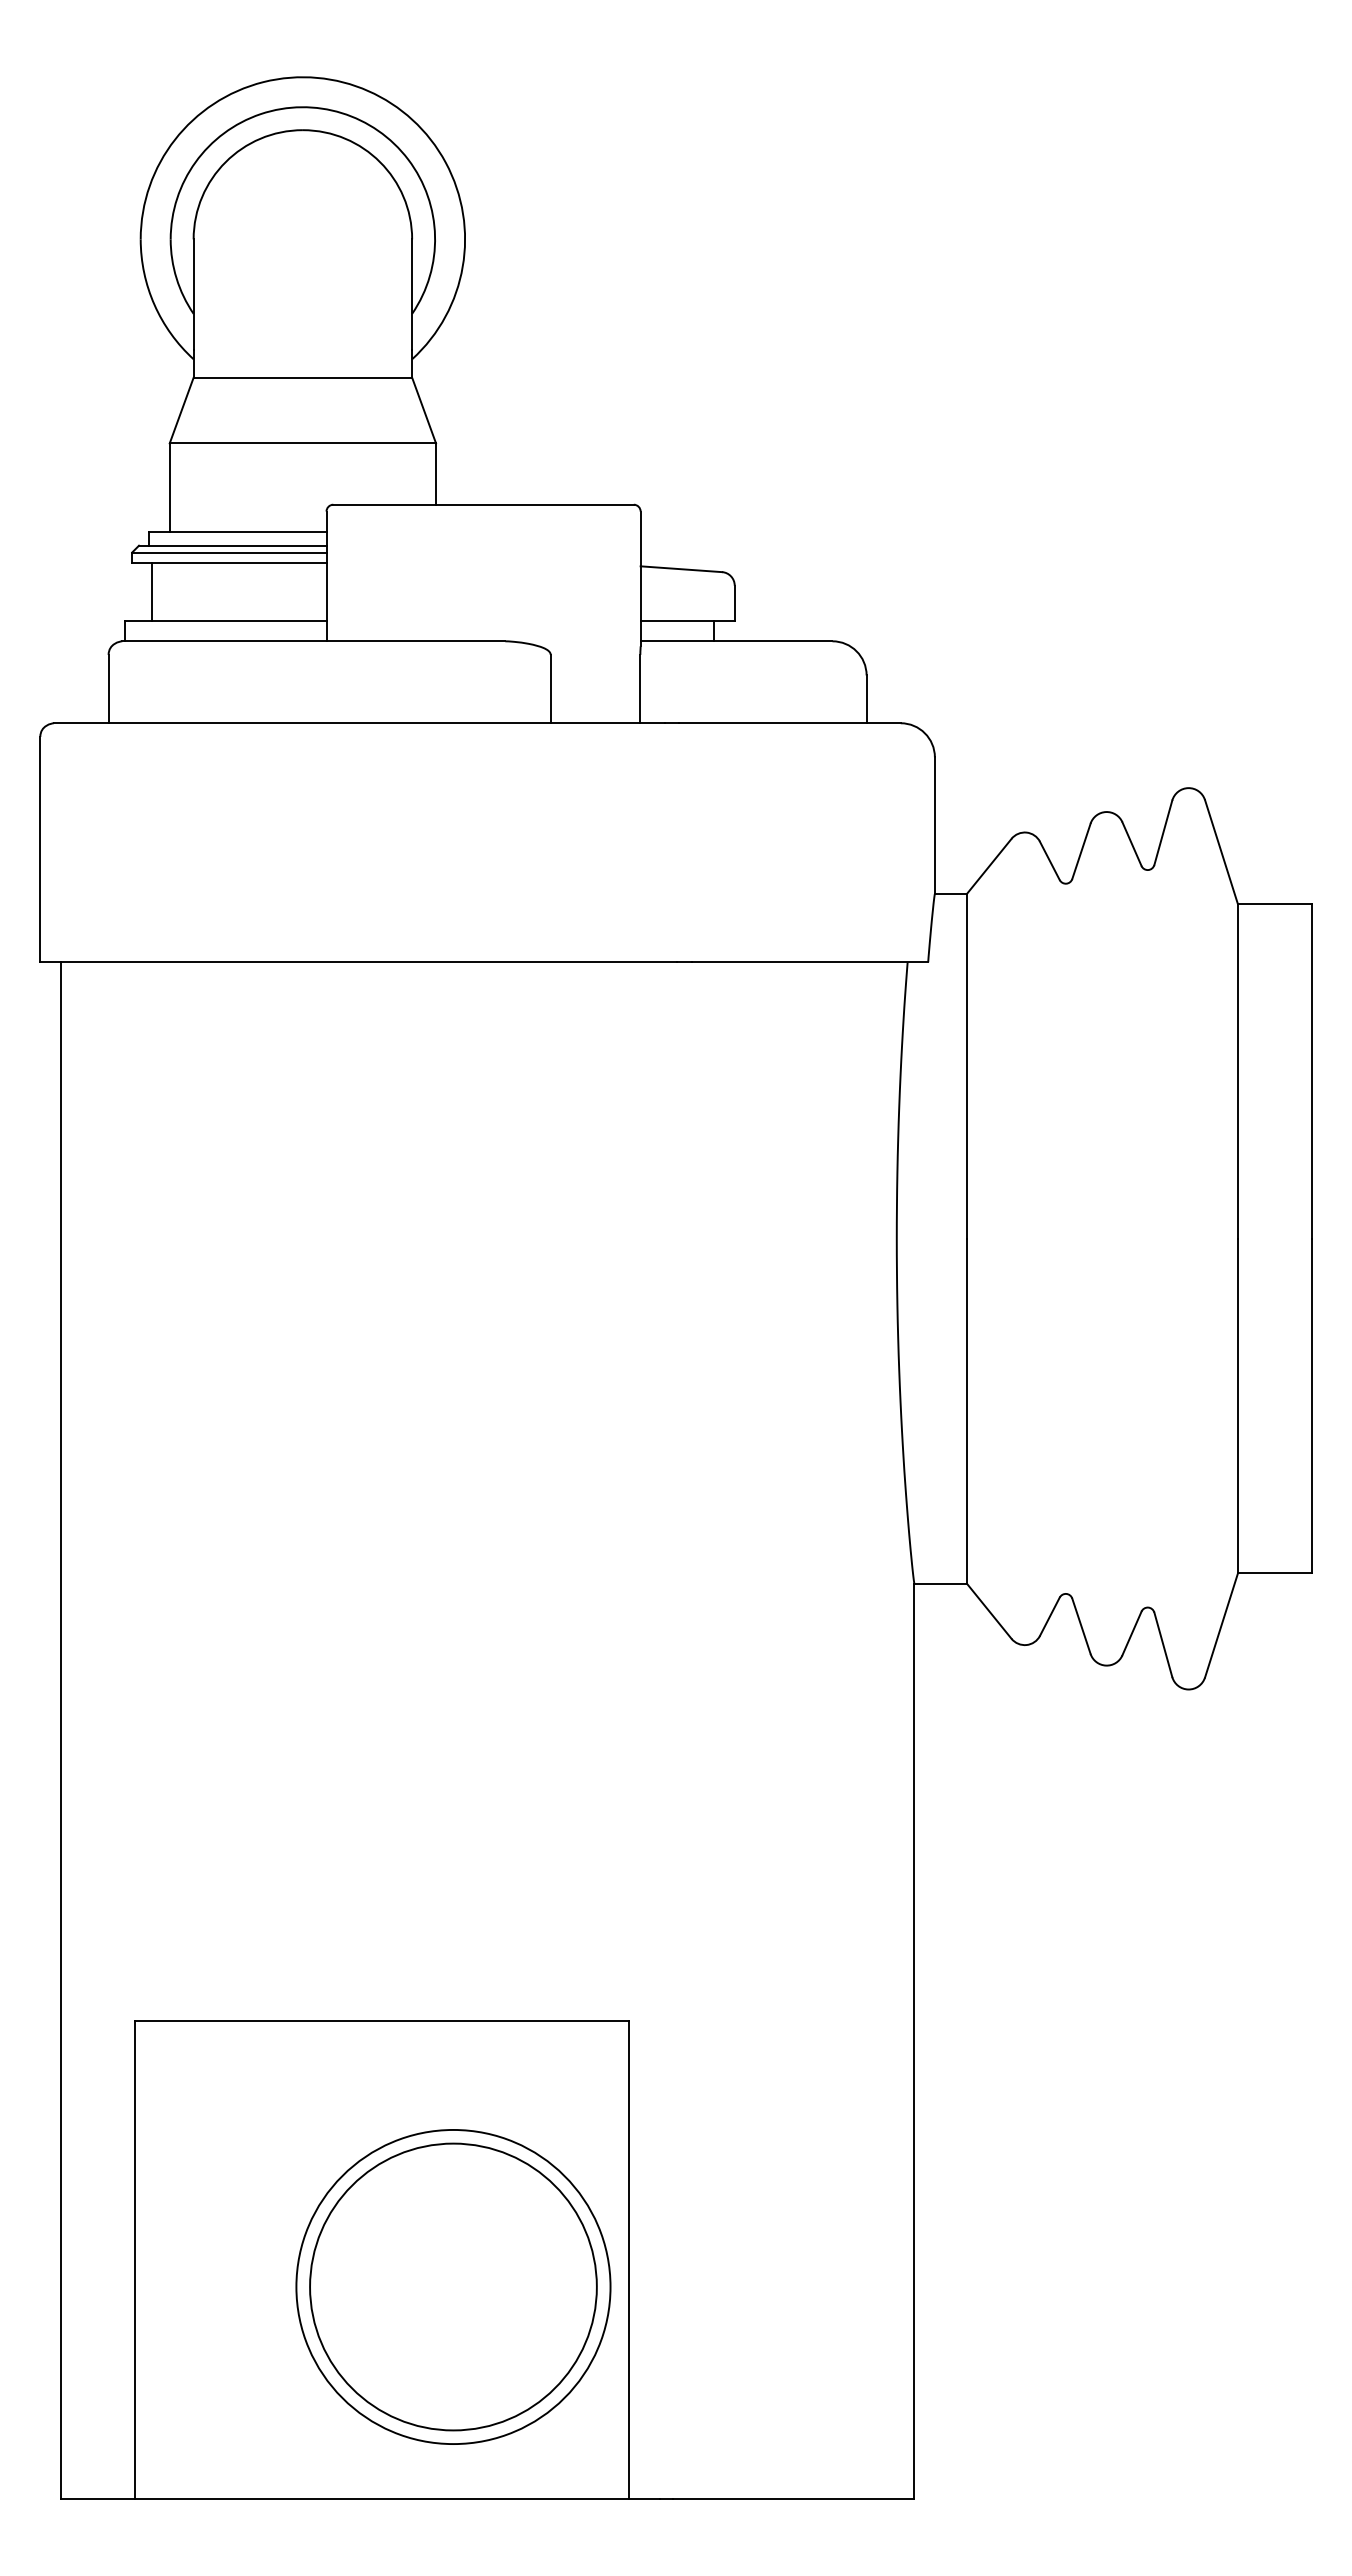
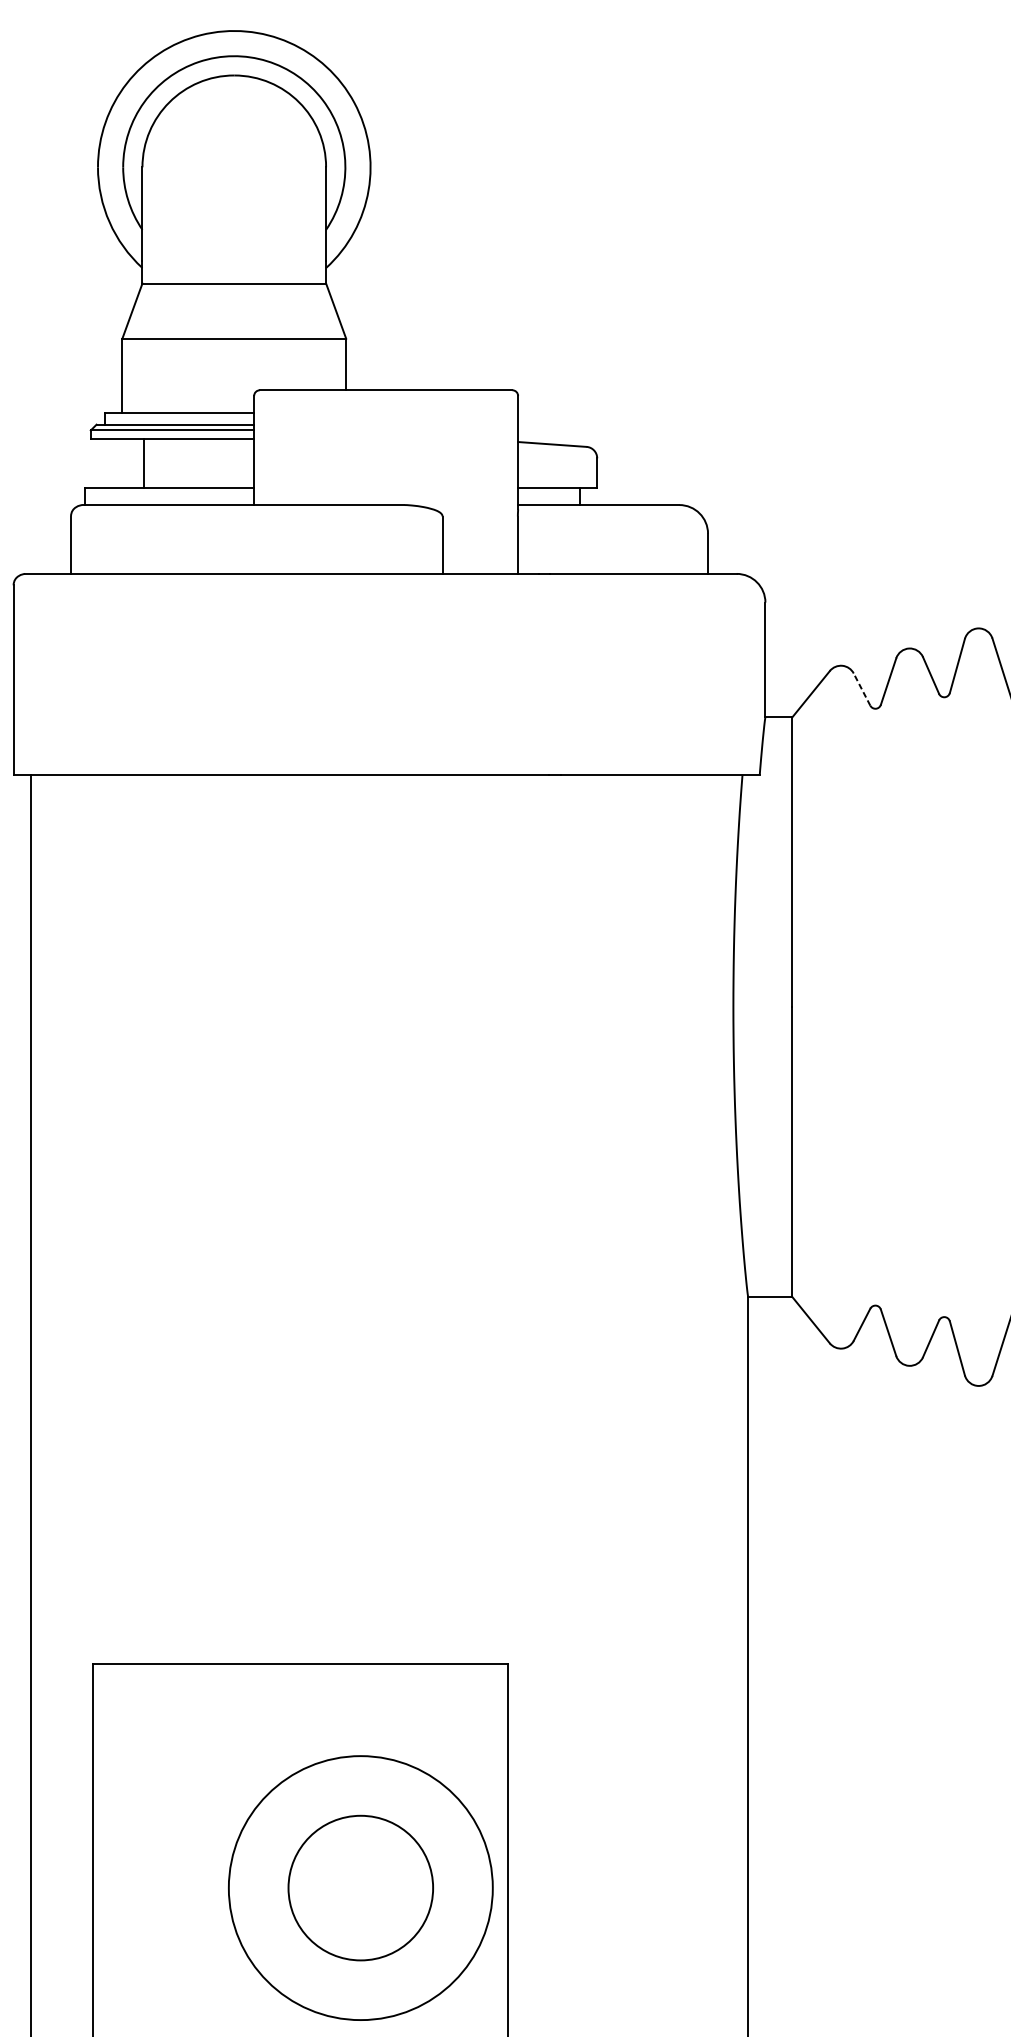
line: (151, 591) -> (144, 463), moved
line: (1049, 860) -> (861, 689), solid -> dashed
circle: (453, 2286) -> (360, 1887), size x0.6

